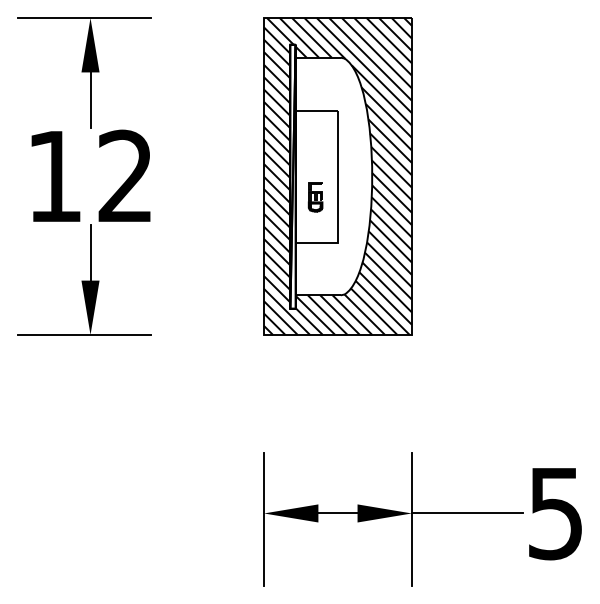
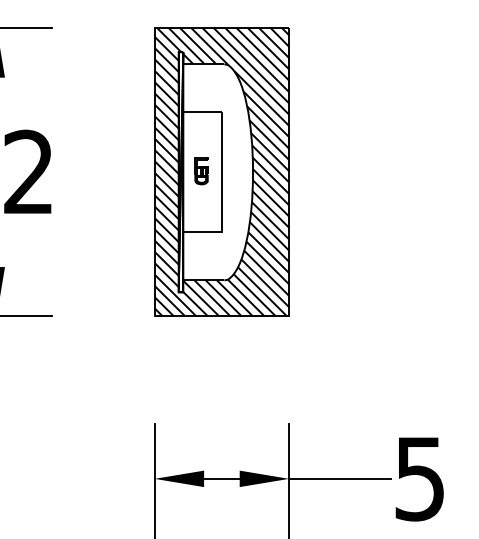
part: (315, 197) -> (201, 171), moved

